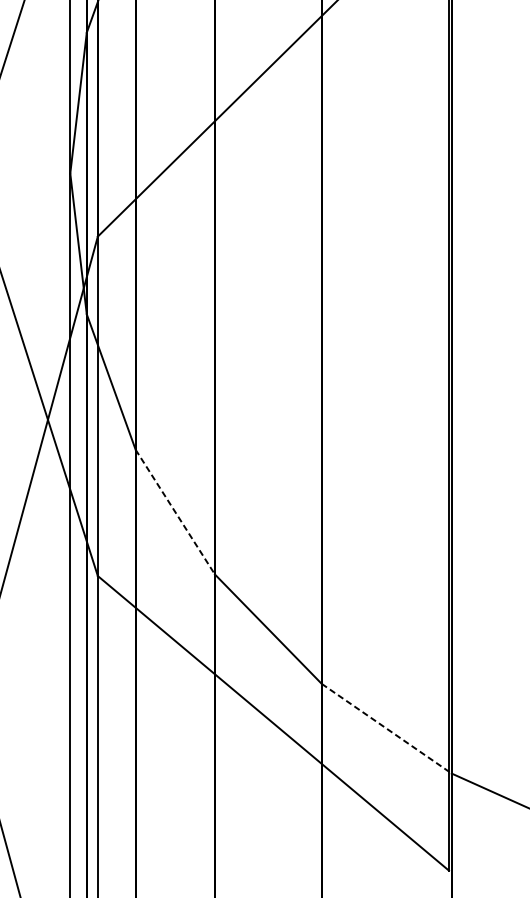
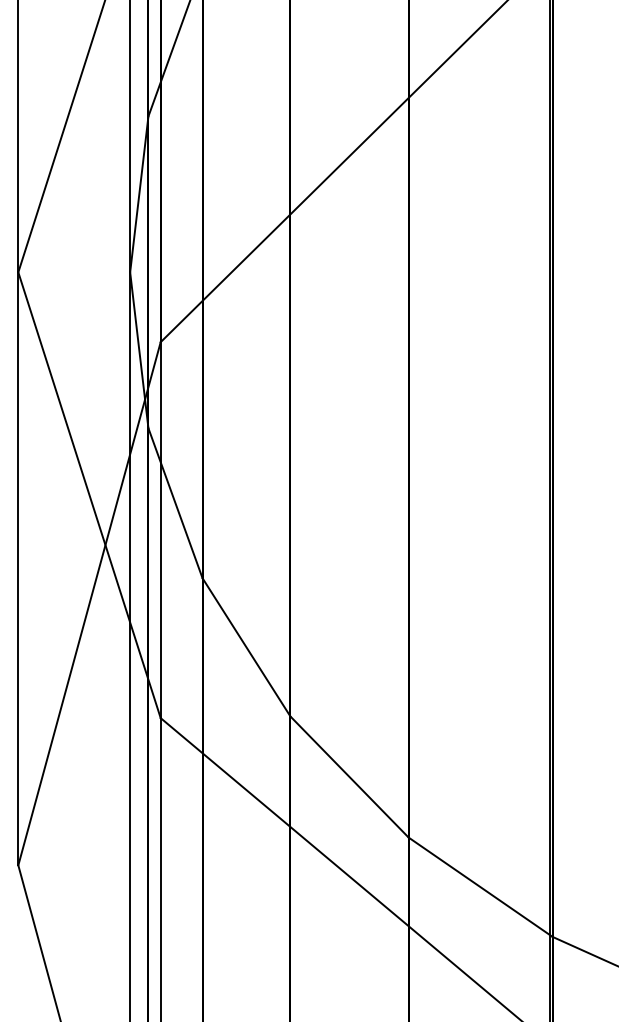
line: (175, 512) -> (246, 647), dashed -> solid
line: (386, 728) -> (480, 887), dashed -> solid

